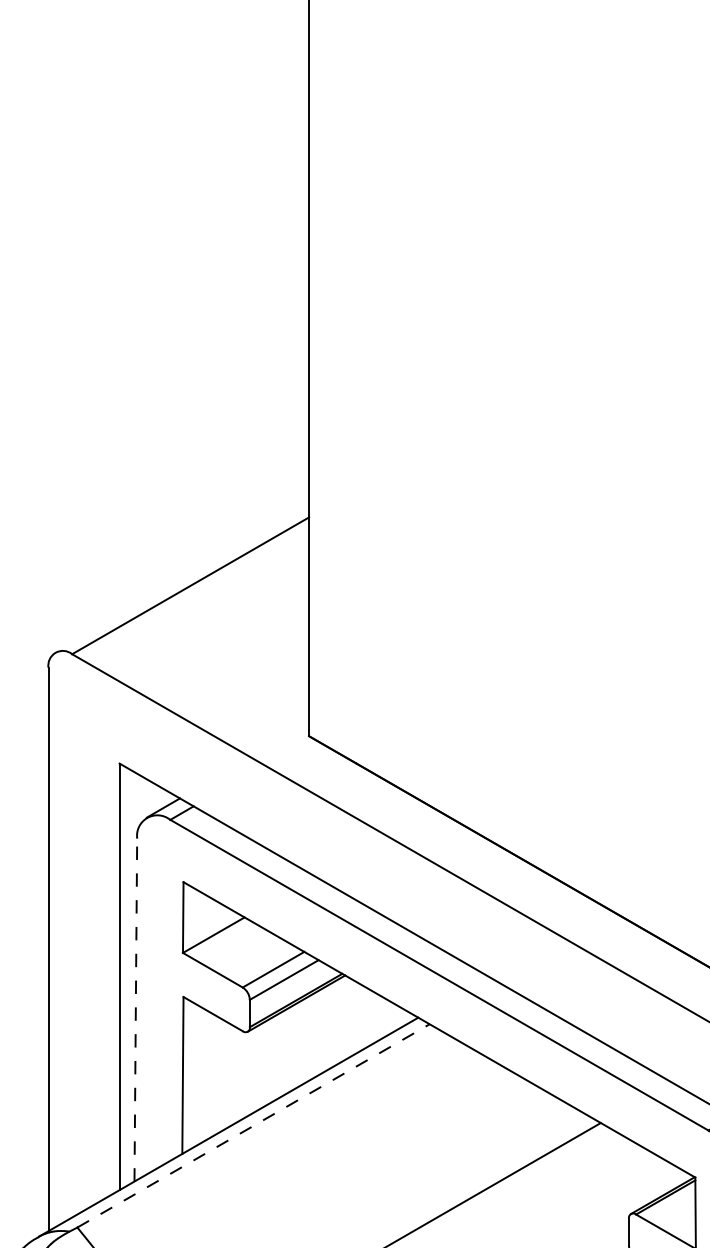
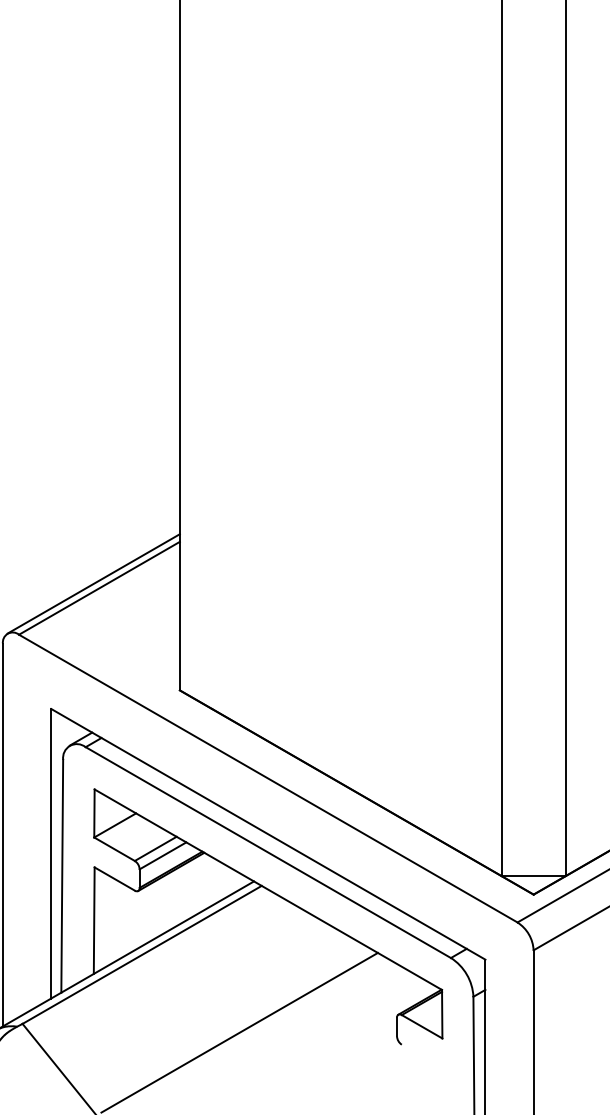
line: (181, 578) -> (93, 583), added
line: (136, 1008) -> (62, 875), dashed -> solid
line: (254, 1125) -> (142, 954), dashed -> solid

